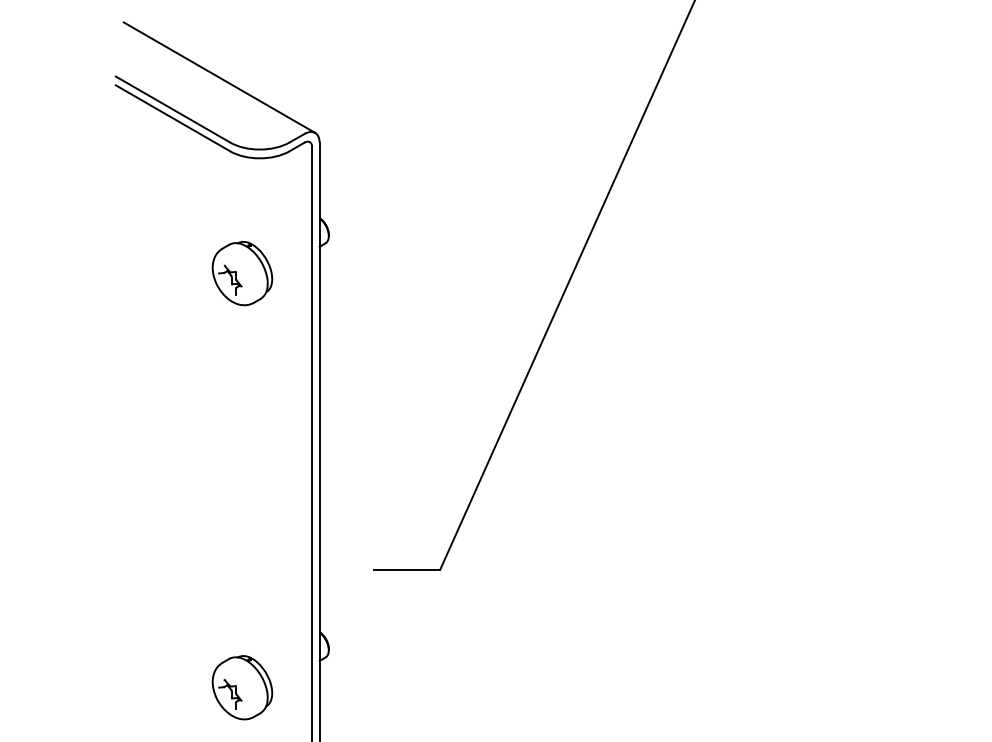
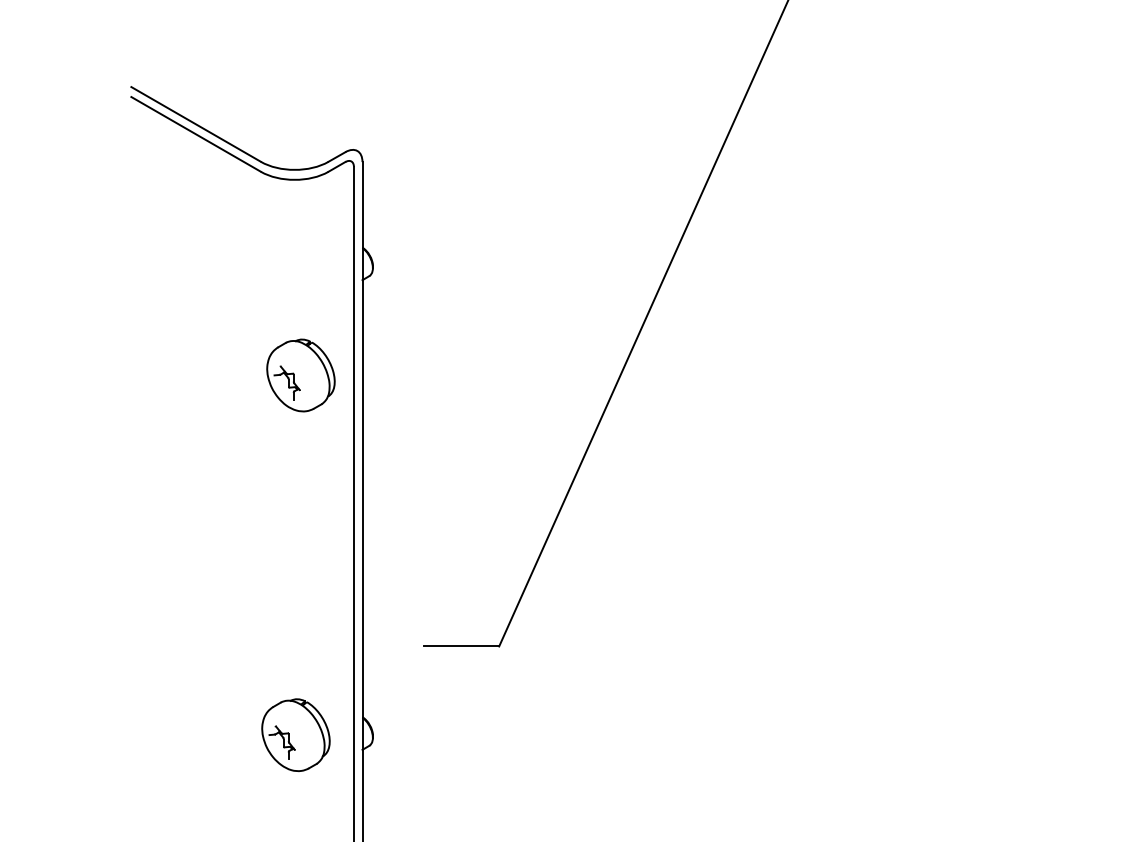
line: (219, 77) -> (248, 88), removed
part: (242, 273) -> (300, 375), moved
part: (242, 687) -> (295, 734), moved

